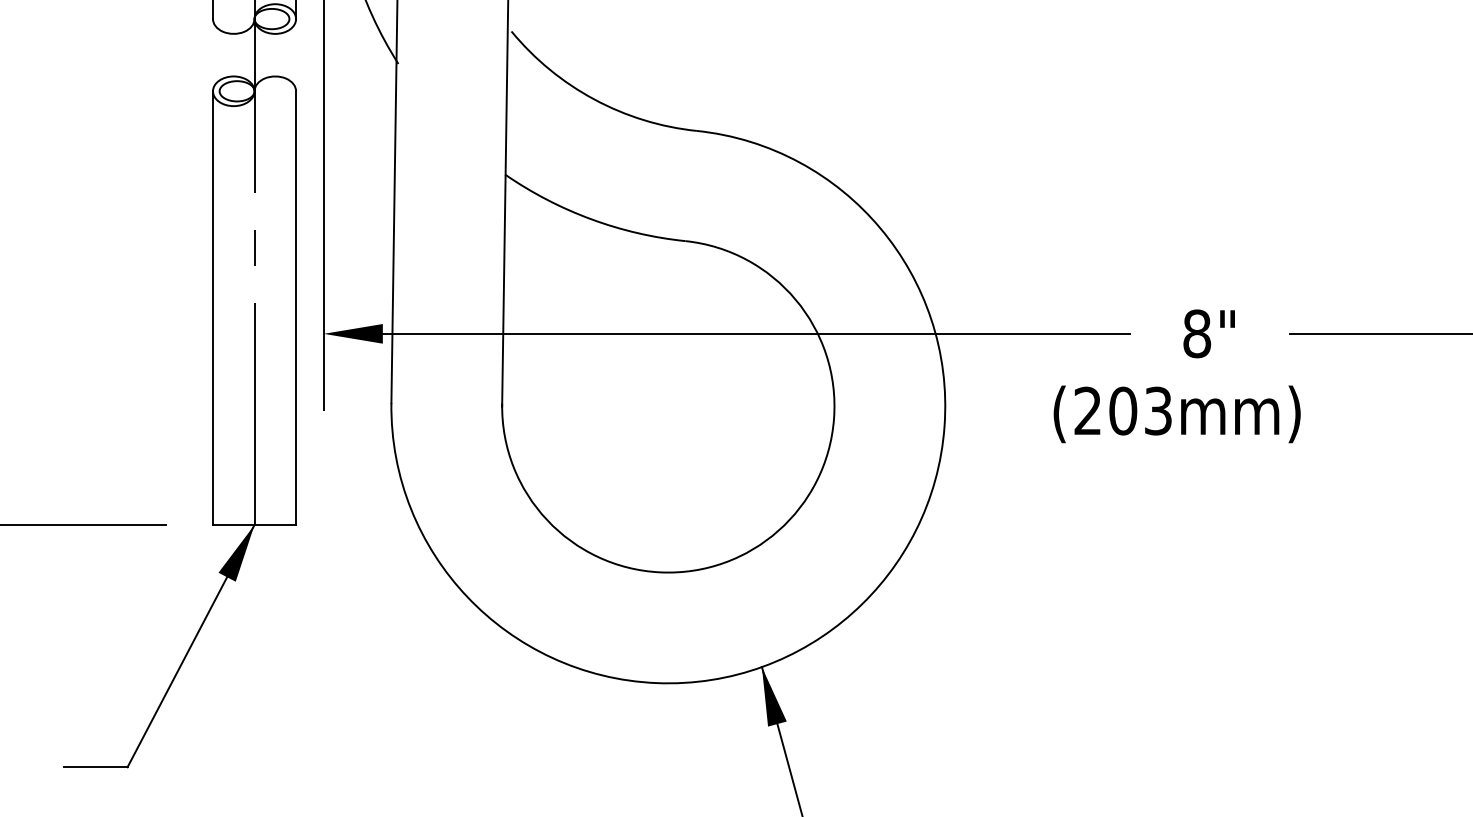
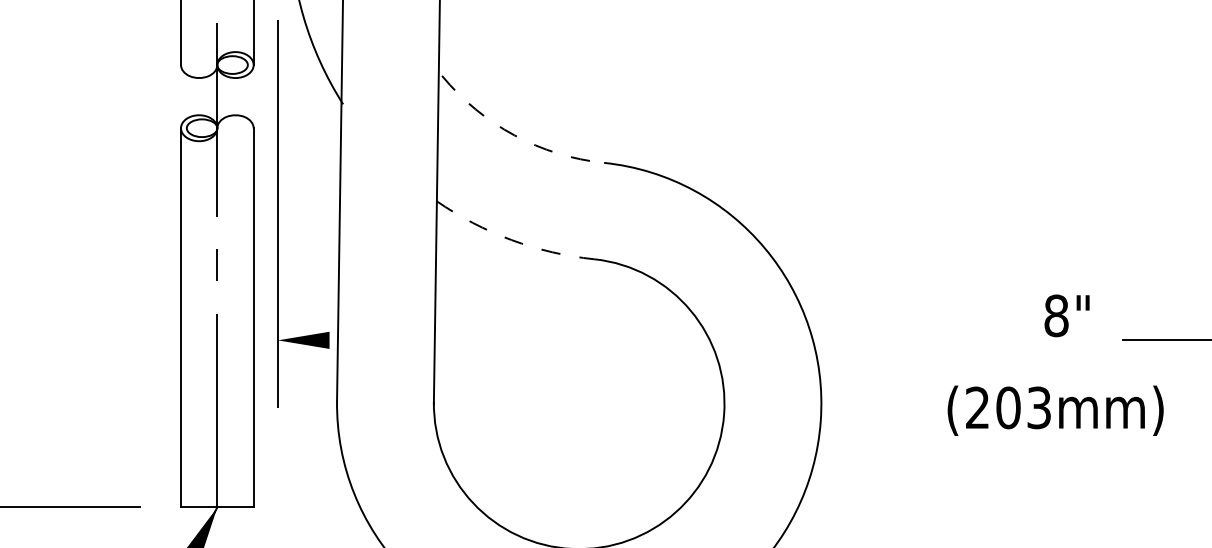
arc: (594, 99) -> (514, 135), solid -> dashed
arc: (591, 219) -> (512, 240), solid -> dashed
line: (756, 333) -> (656, 340), removed
text: (1208, 333) -> (1066, 315), moved
text: (1176, 414) -> (1055, 410), moved

